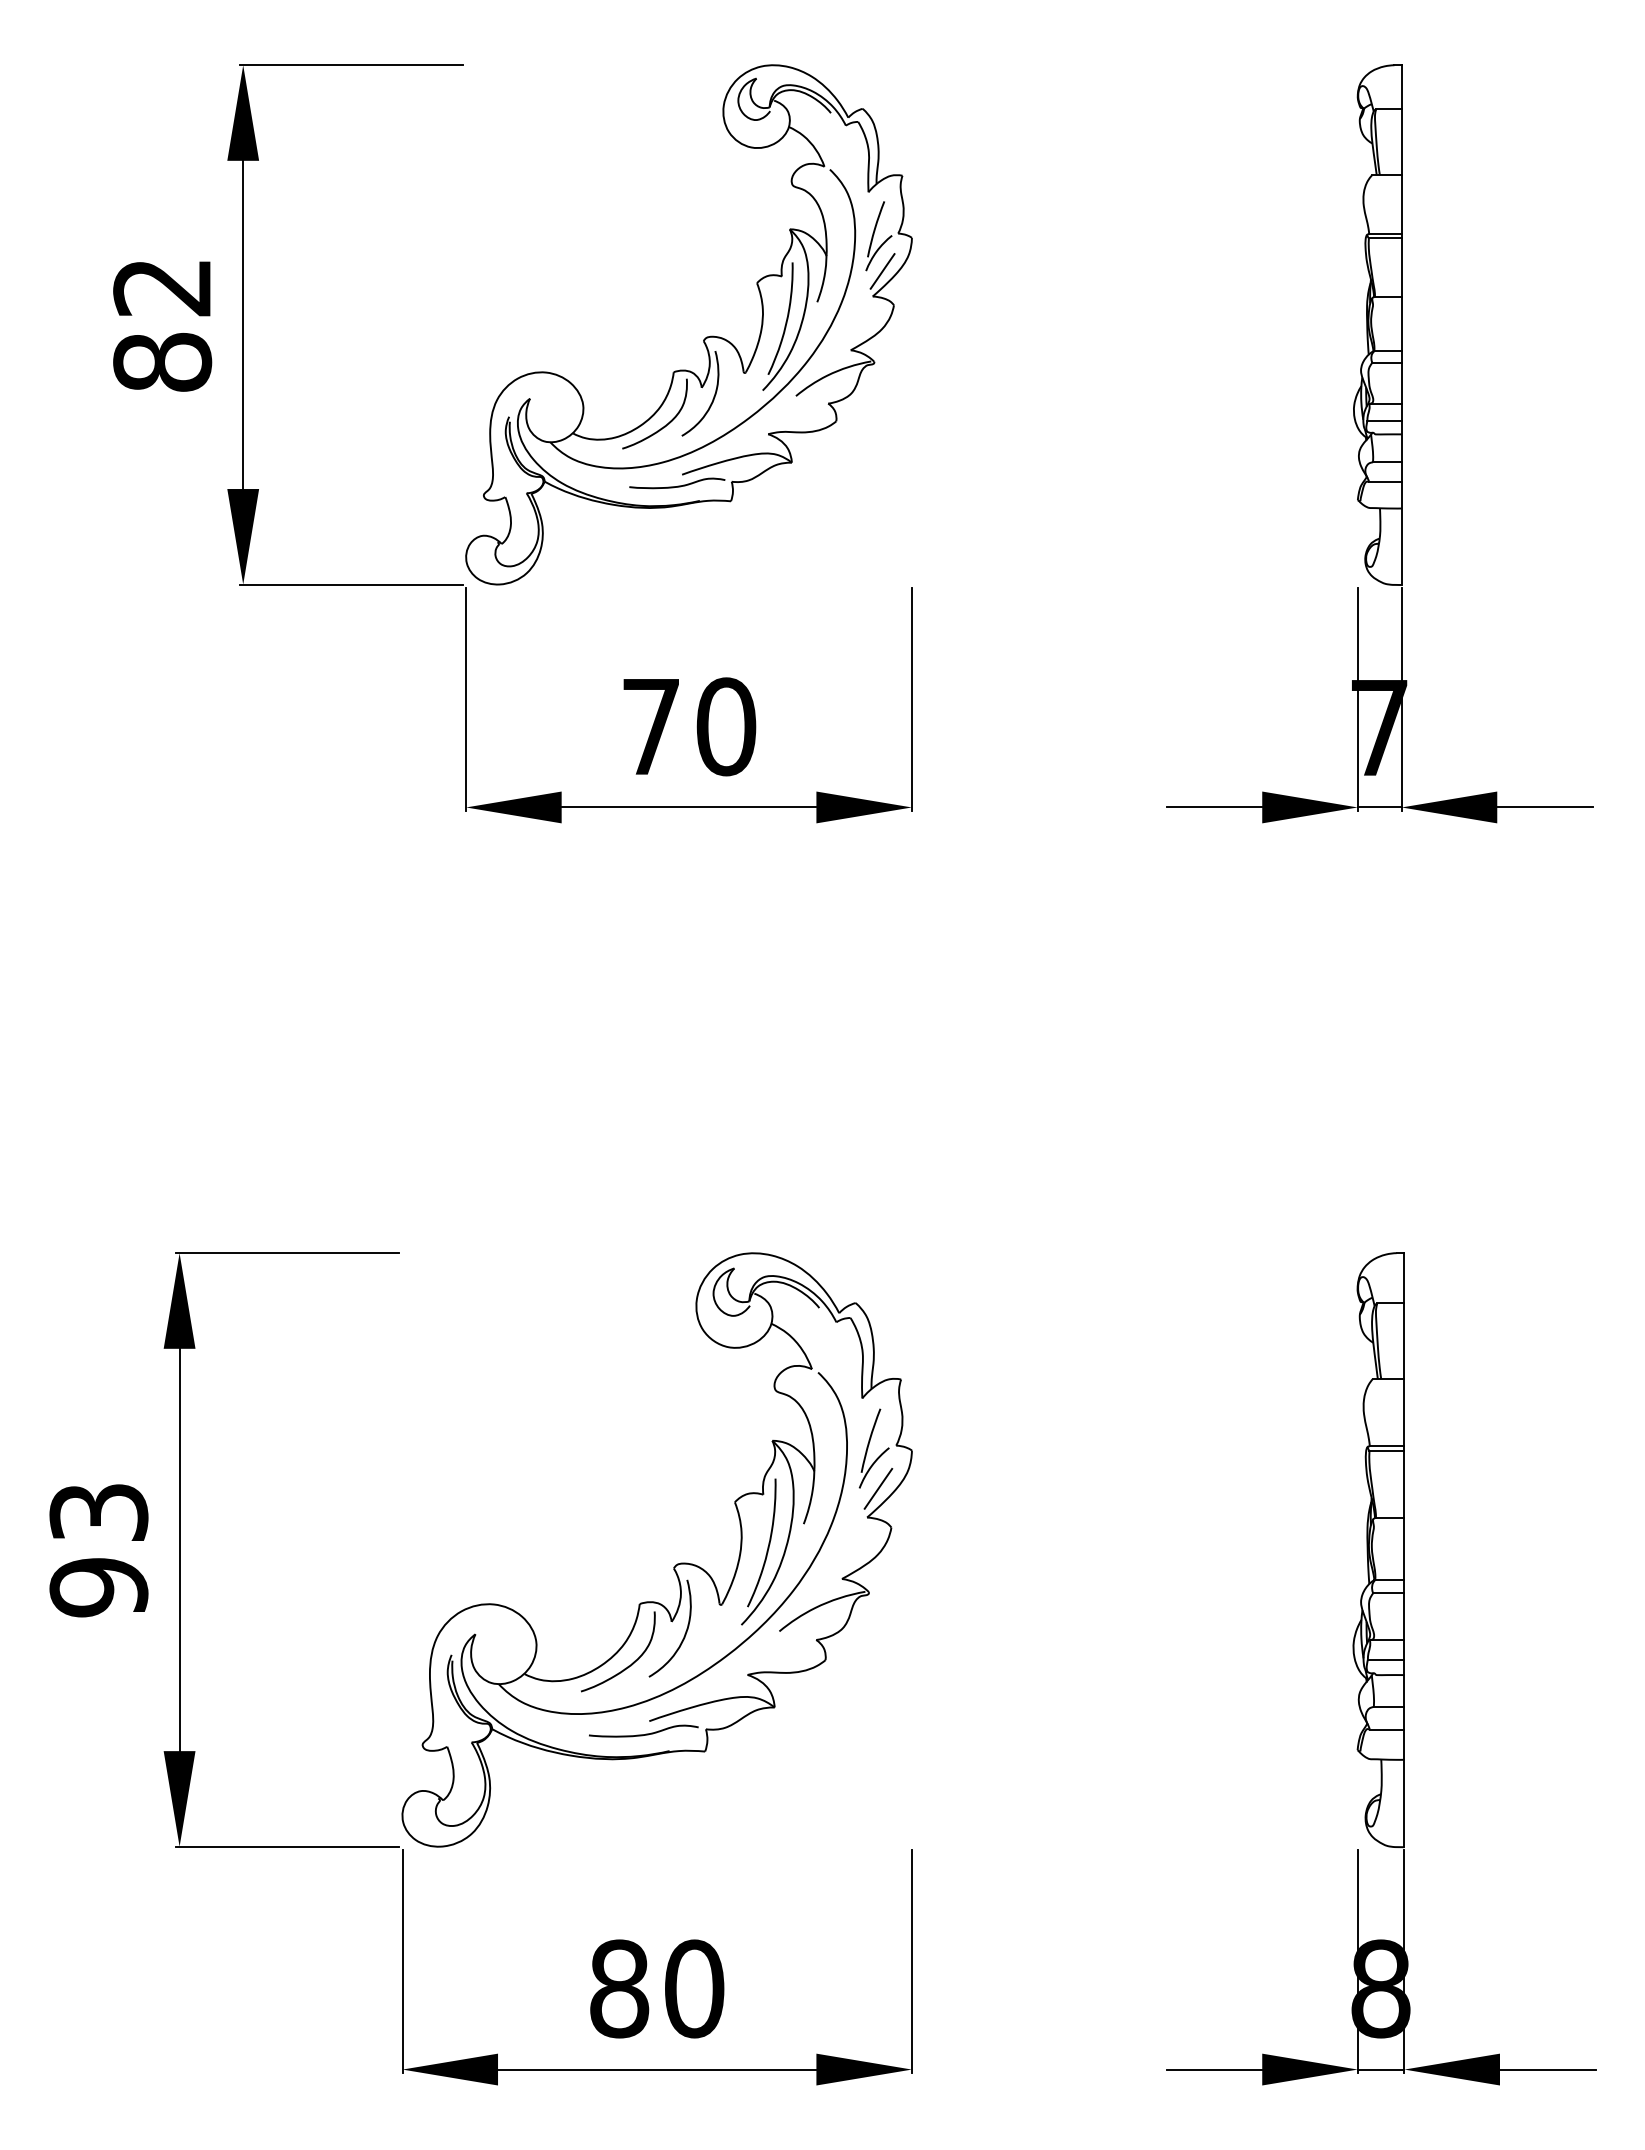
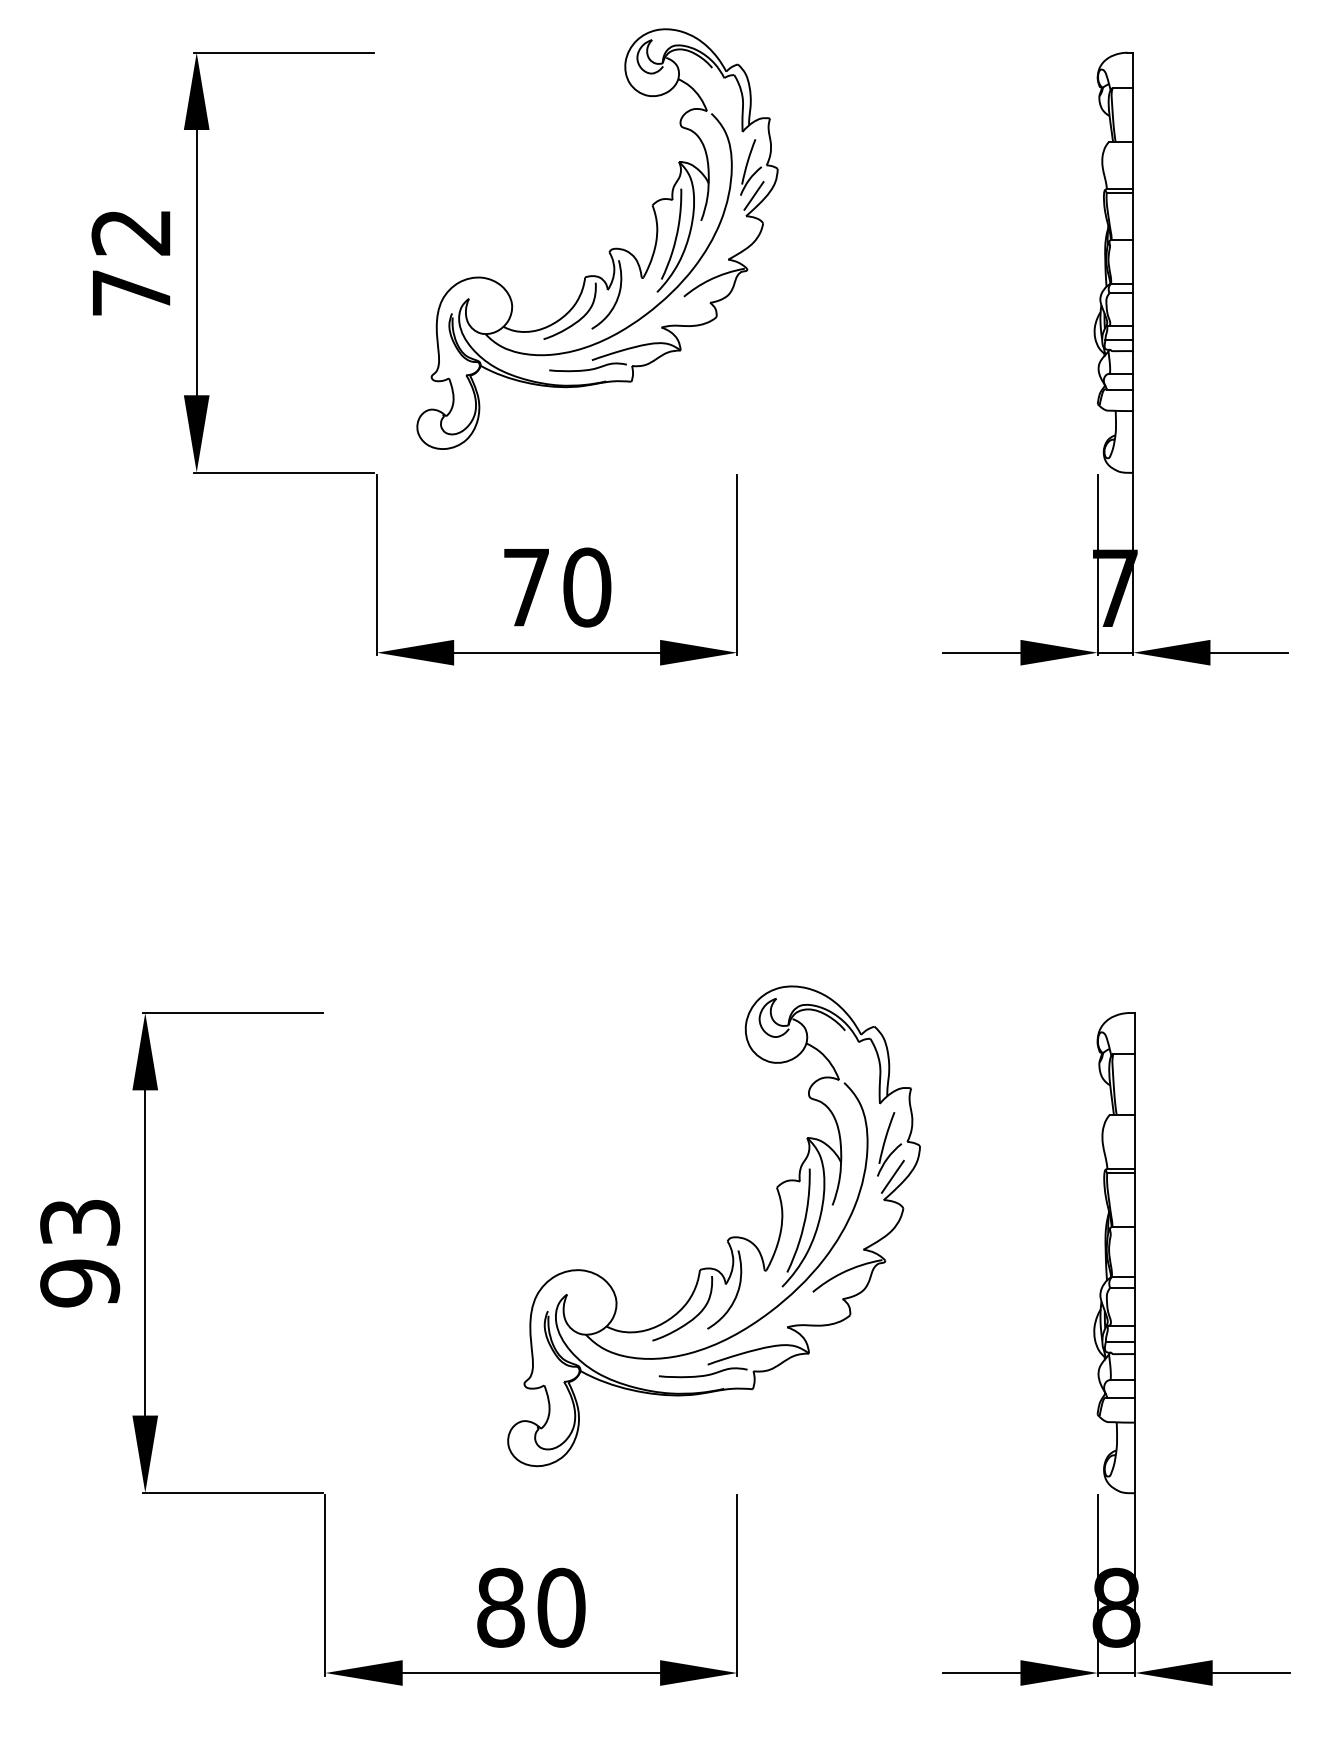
part: (703, 339) -> (609, 250), moved
text: (162, 361) -> (131, 292), 82 -> 72
part: (674, 1565) -> (728, 1238), moved

